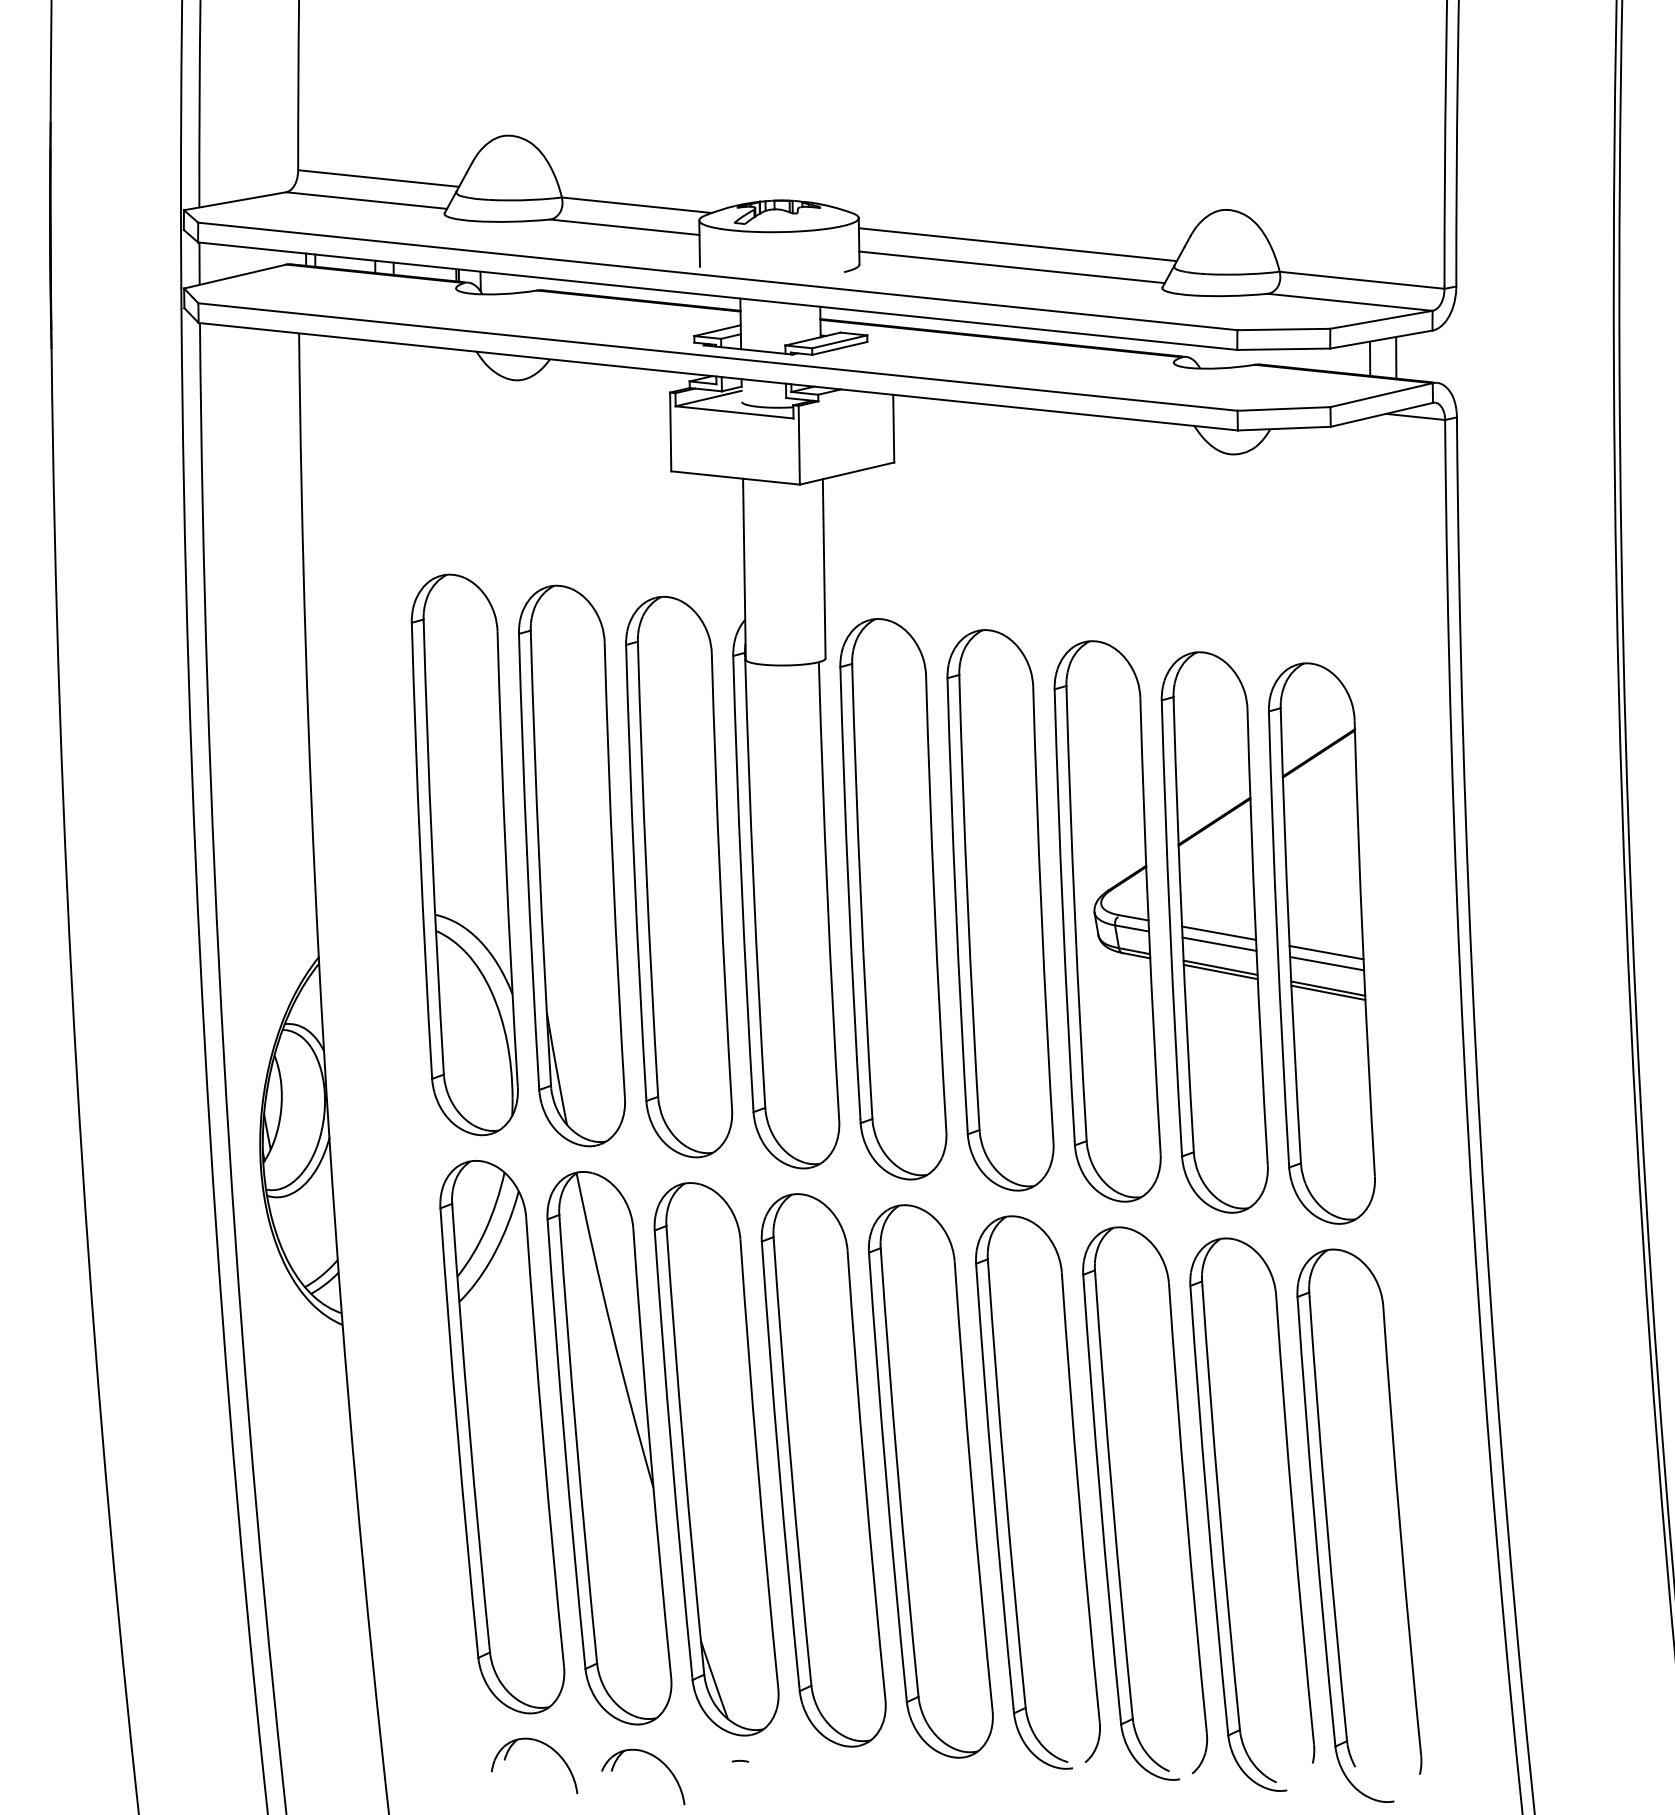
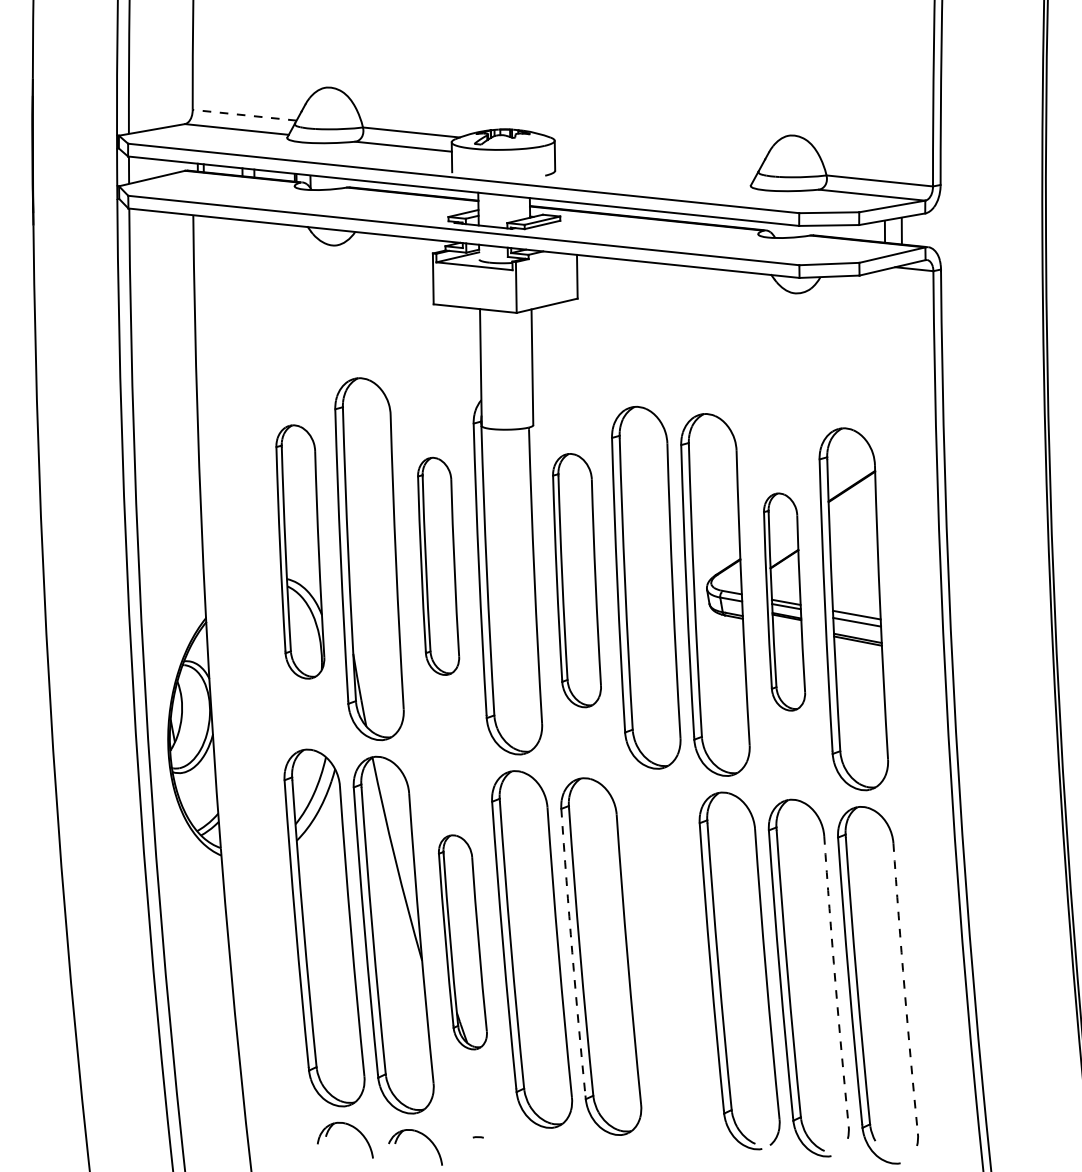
line: (378, 178) -> (244, 115), solid -> dashed
line: (1017, 243) -> (657, 157), removed
line: (1011, 267) -> (653, 172), removed
part: (465, 854) -> (300, 551), size x0.7
part: (678, 877) -> (438, 566), size x0.6
part: (892, 898) -> (576, 580), size x0.7
part: (1214, 931) -> (784, 601), size x0.6
part: (715, 1459) -> (462, 942), size x0.6
arc: (886, 1475) -> (572, 952), solid -> dashed
part: (1008, 1501) -> (651, 969), removed
arc: (1293, 1519) -> (835, 981), solid -> dashed
arc: (1400, 1530) -> (904, 988), solid -> dashed

